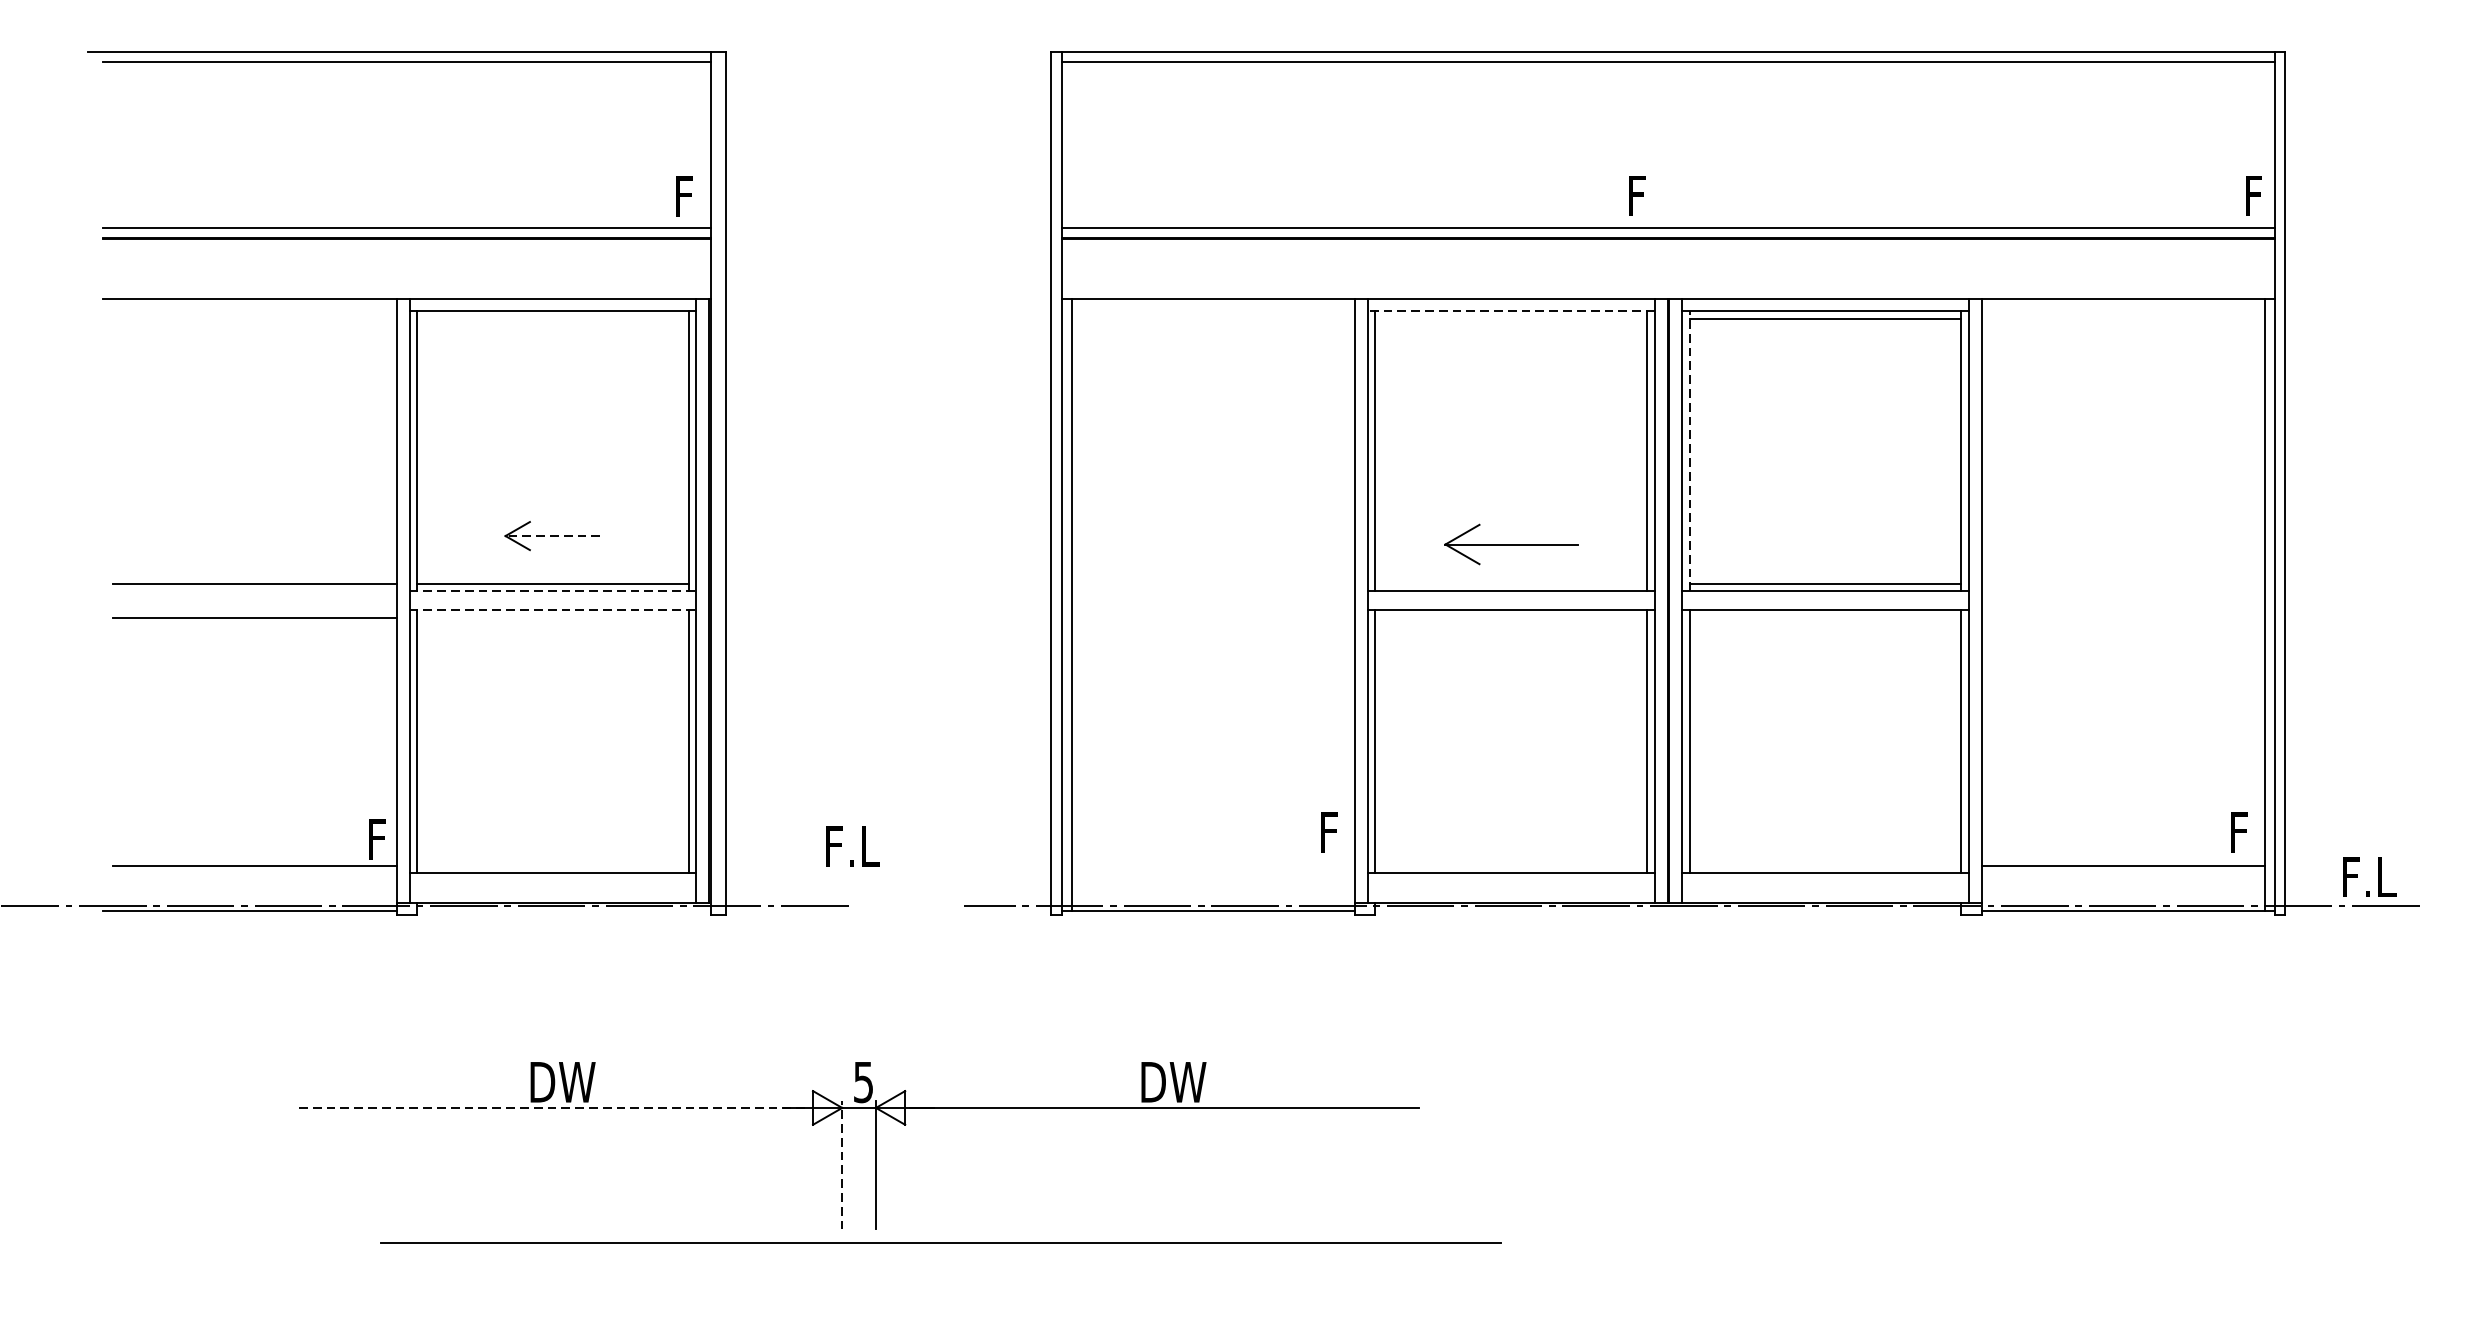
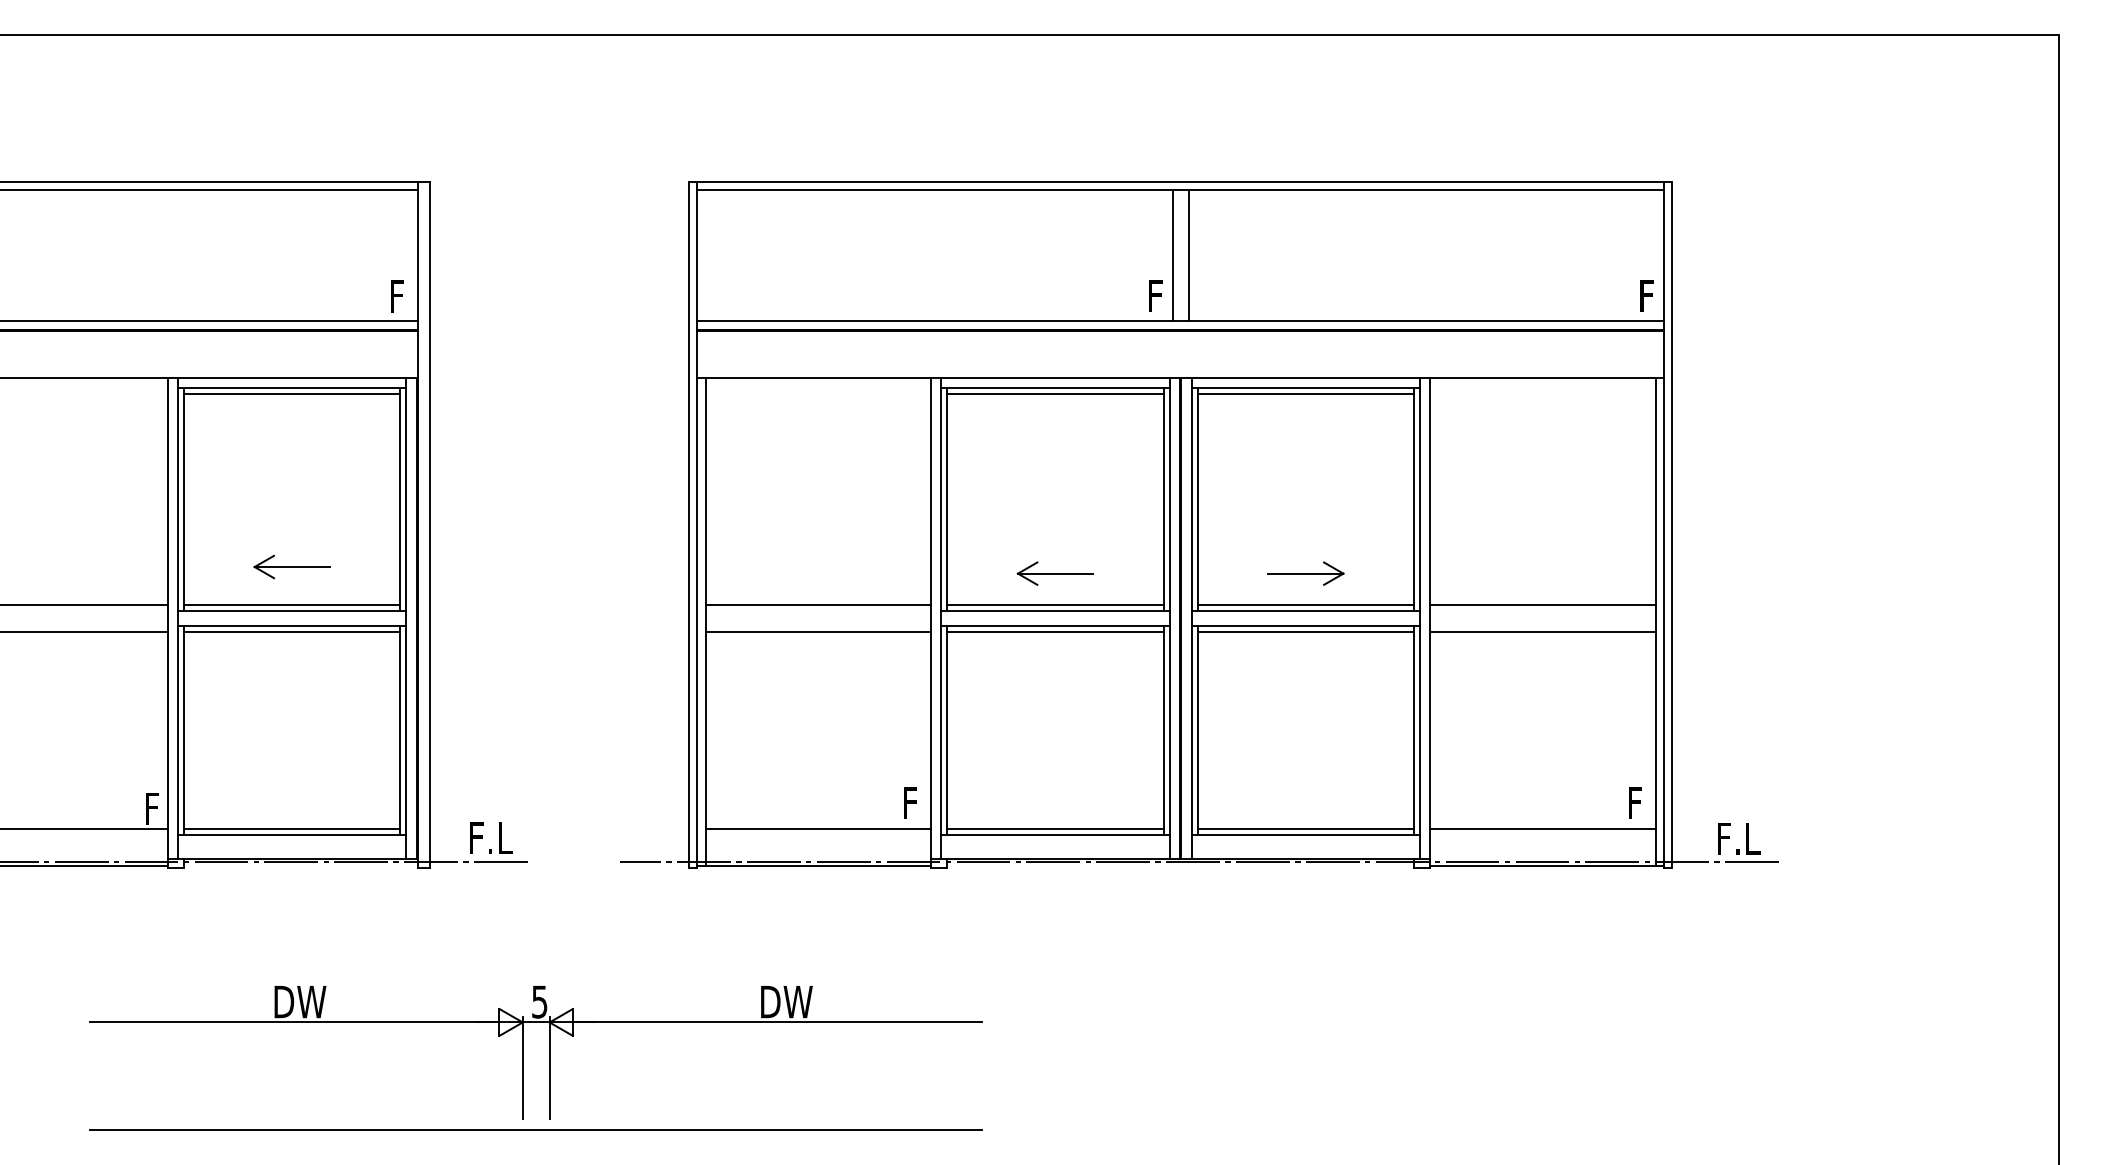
line: (1658, 144) -> (1172, 255), added
line: (1678, 144) -> (1188, 255), added
line: (1511, 311) -> (1055, 388), dashed -> solid
line: (553, 319) -> (292, 394), added
line: (1511, 319) -> (1055, 394), added
line: (1689, 451) -> (1197, 499), dashed -> solid
line: (553, 536) -> (292, 567), dashed -> solid
part: (1509, 544) -> (1054, 573), size x0.71
part: (1825, 544) -> (1305, 573), added
line: (1213, 584) -> (818, 605), added
line: (1511, 584) -> (1055, 605), added
line: (2122, 584) -> (1542, 605), added
line: (553, 590) -> (292, 610), dashed -> solid
line: (553, 609) -> (292, 625), dashed -> solid
line: (553, 617) -> (292, 631), added
line: (1213, 617) -> (818, 631), added
line: (1511, 617) -> (1055, 631), added
line: (1825, 617) -> (1305, 631), added
line: (2122, 617) -> (1542, 631), added
text: (853, 845) -> (491, 837), moved
line: (553, 865) -> (292, 829), added
line: (1213, 865) -> (818, 829), added
line: (1511, 865) -> (1055, 829), added
line: (1825, 865) -> (1305, 829), added
line: (553, 1108) -> (292, 1022), dashed -> solid
line: (841, 1164) -> (522, 1067), dashed -> solid
line: (939, 1242) -> (535, 1129), moved

